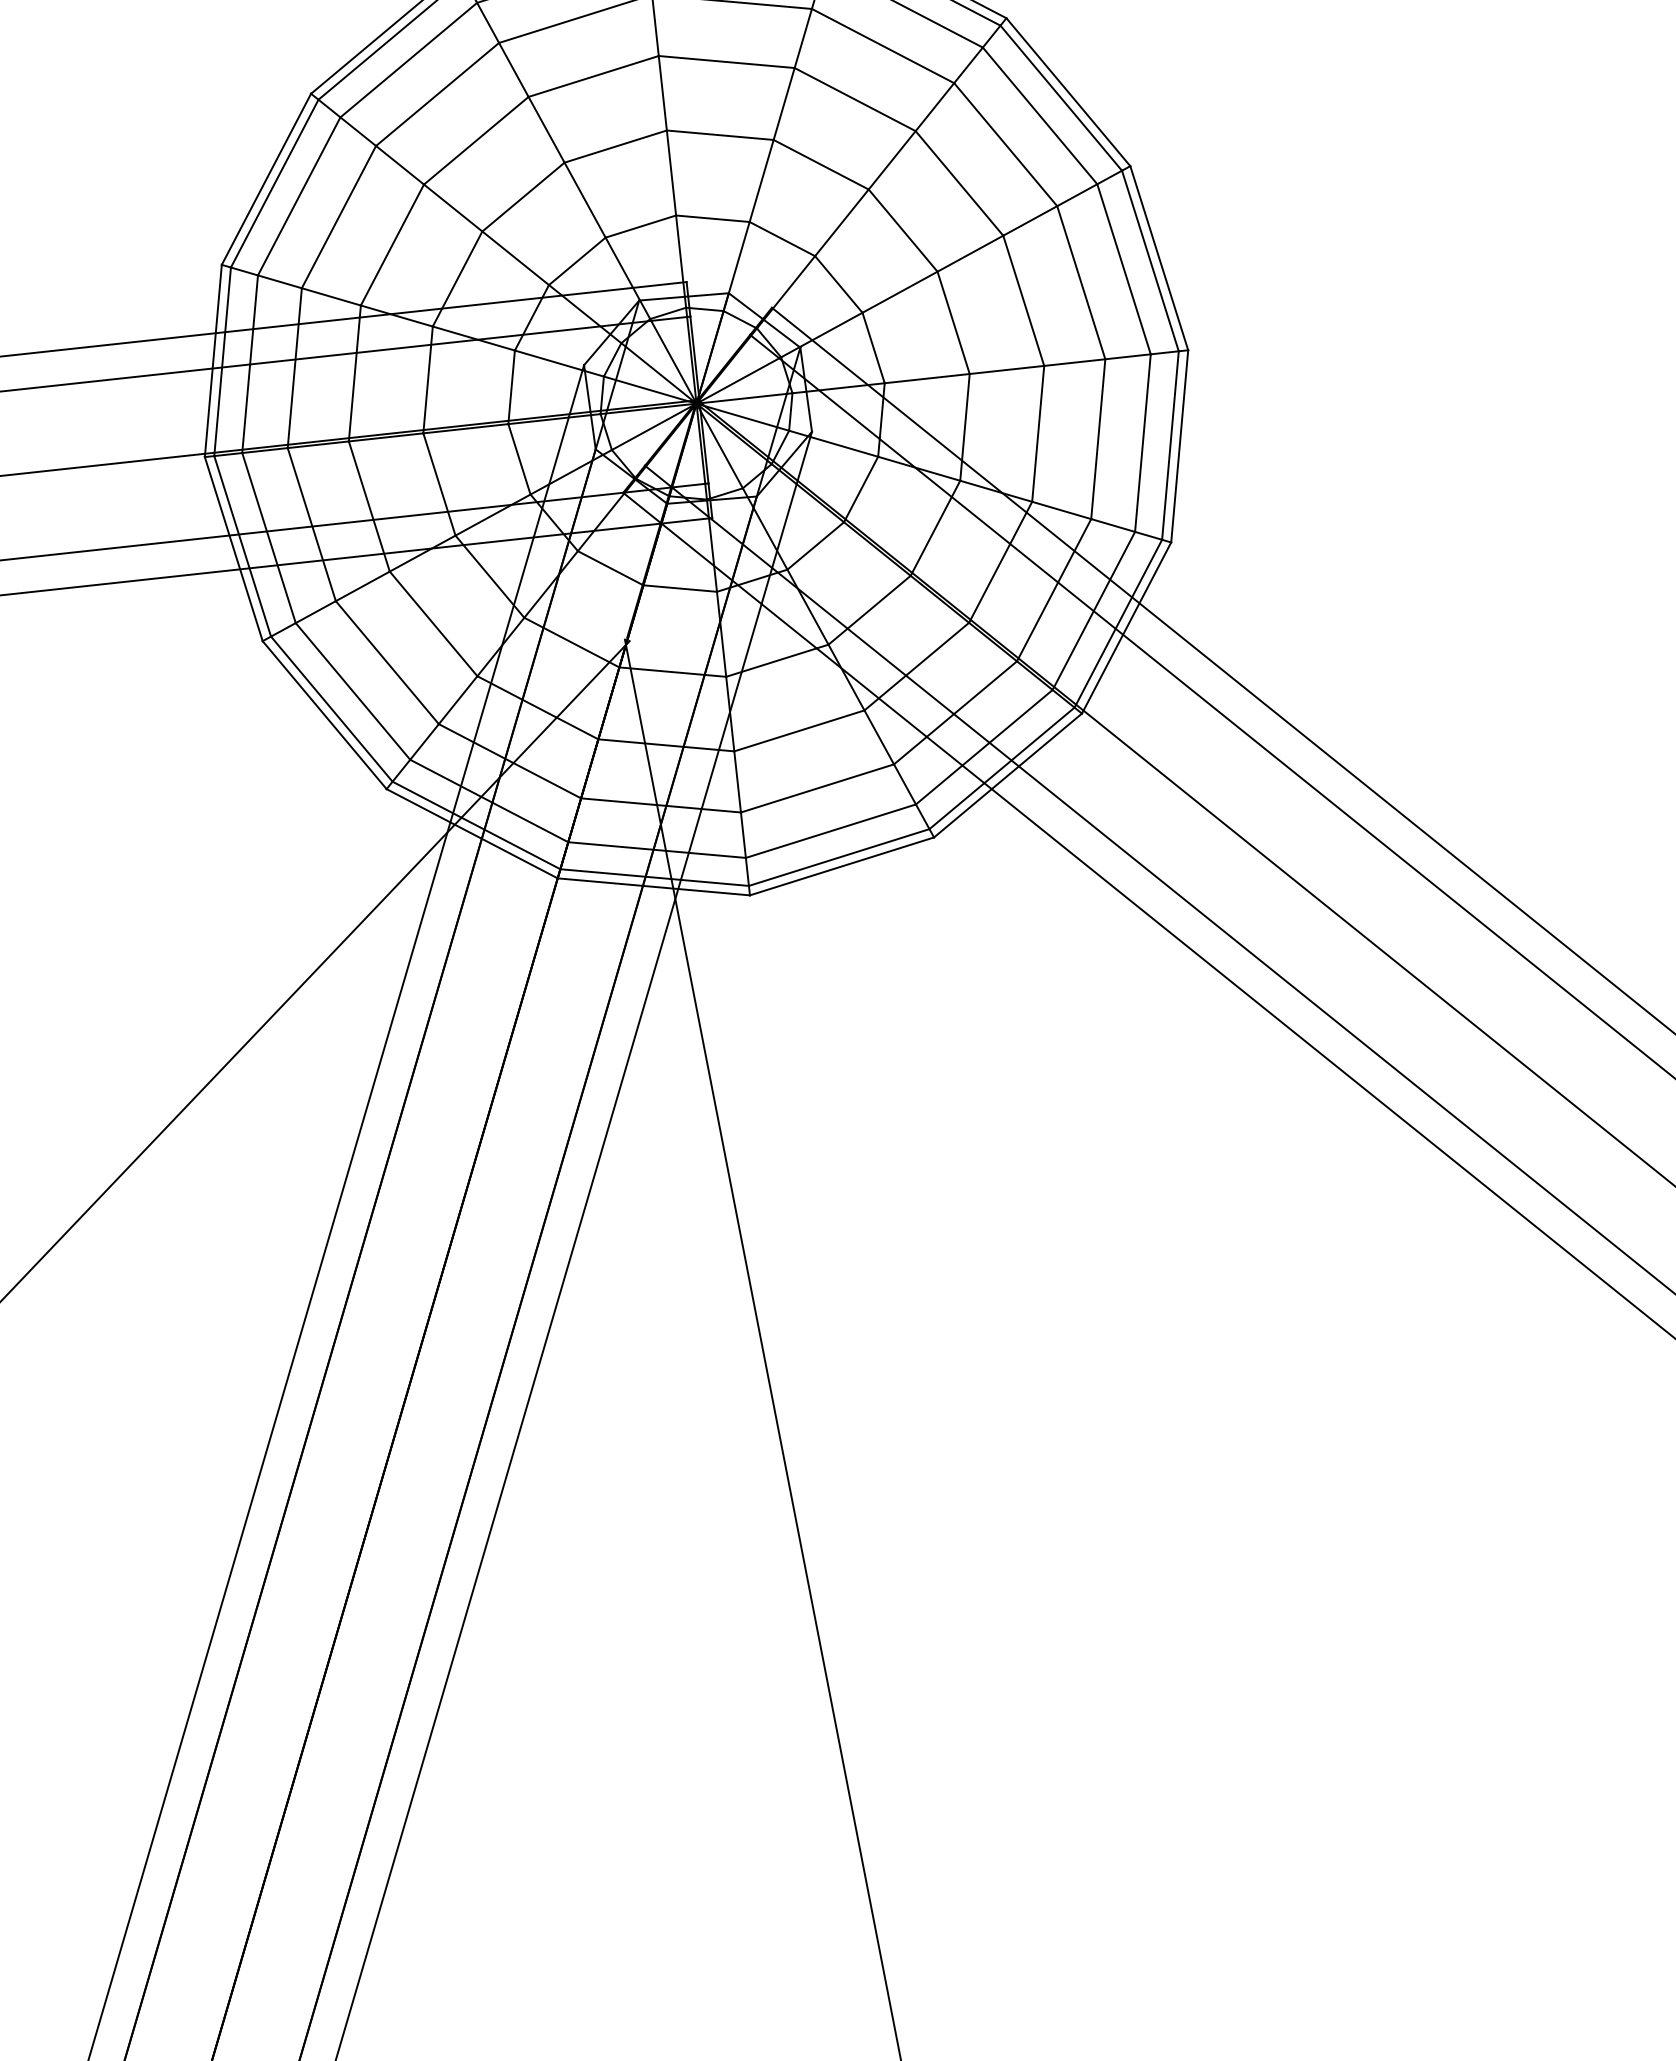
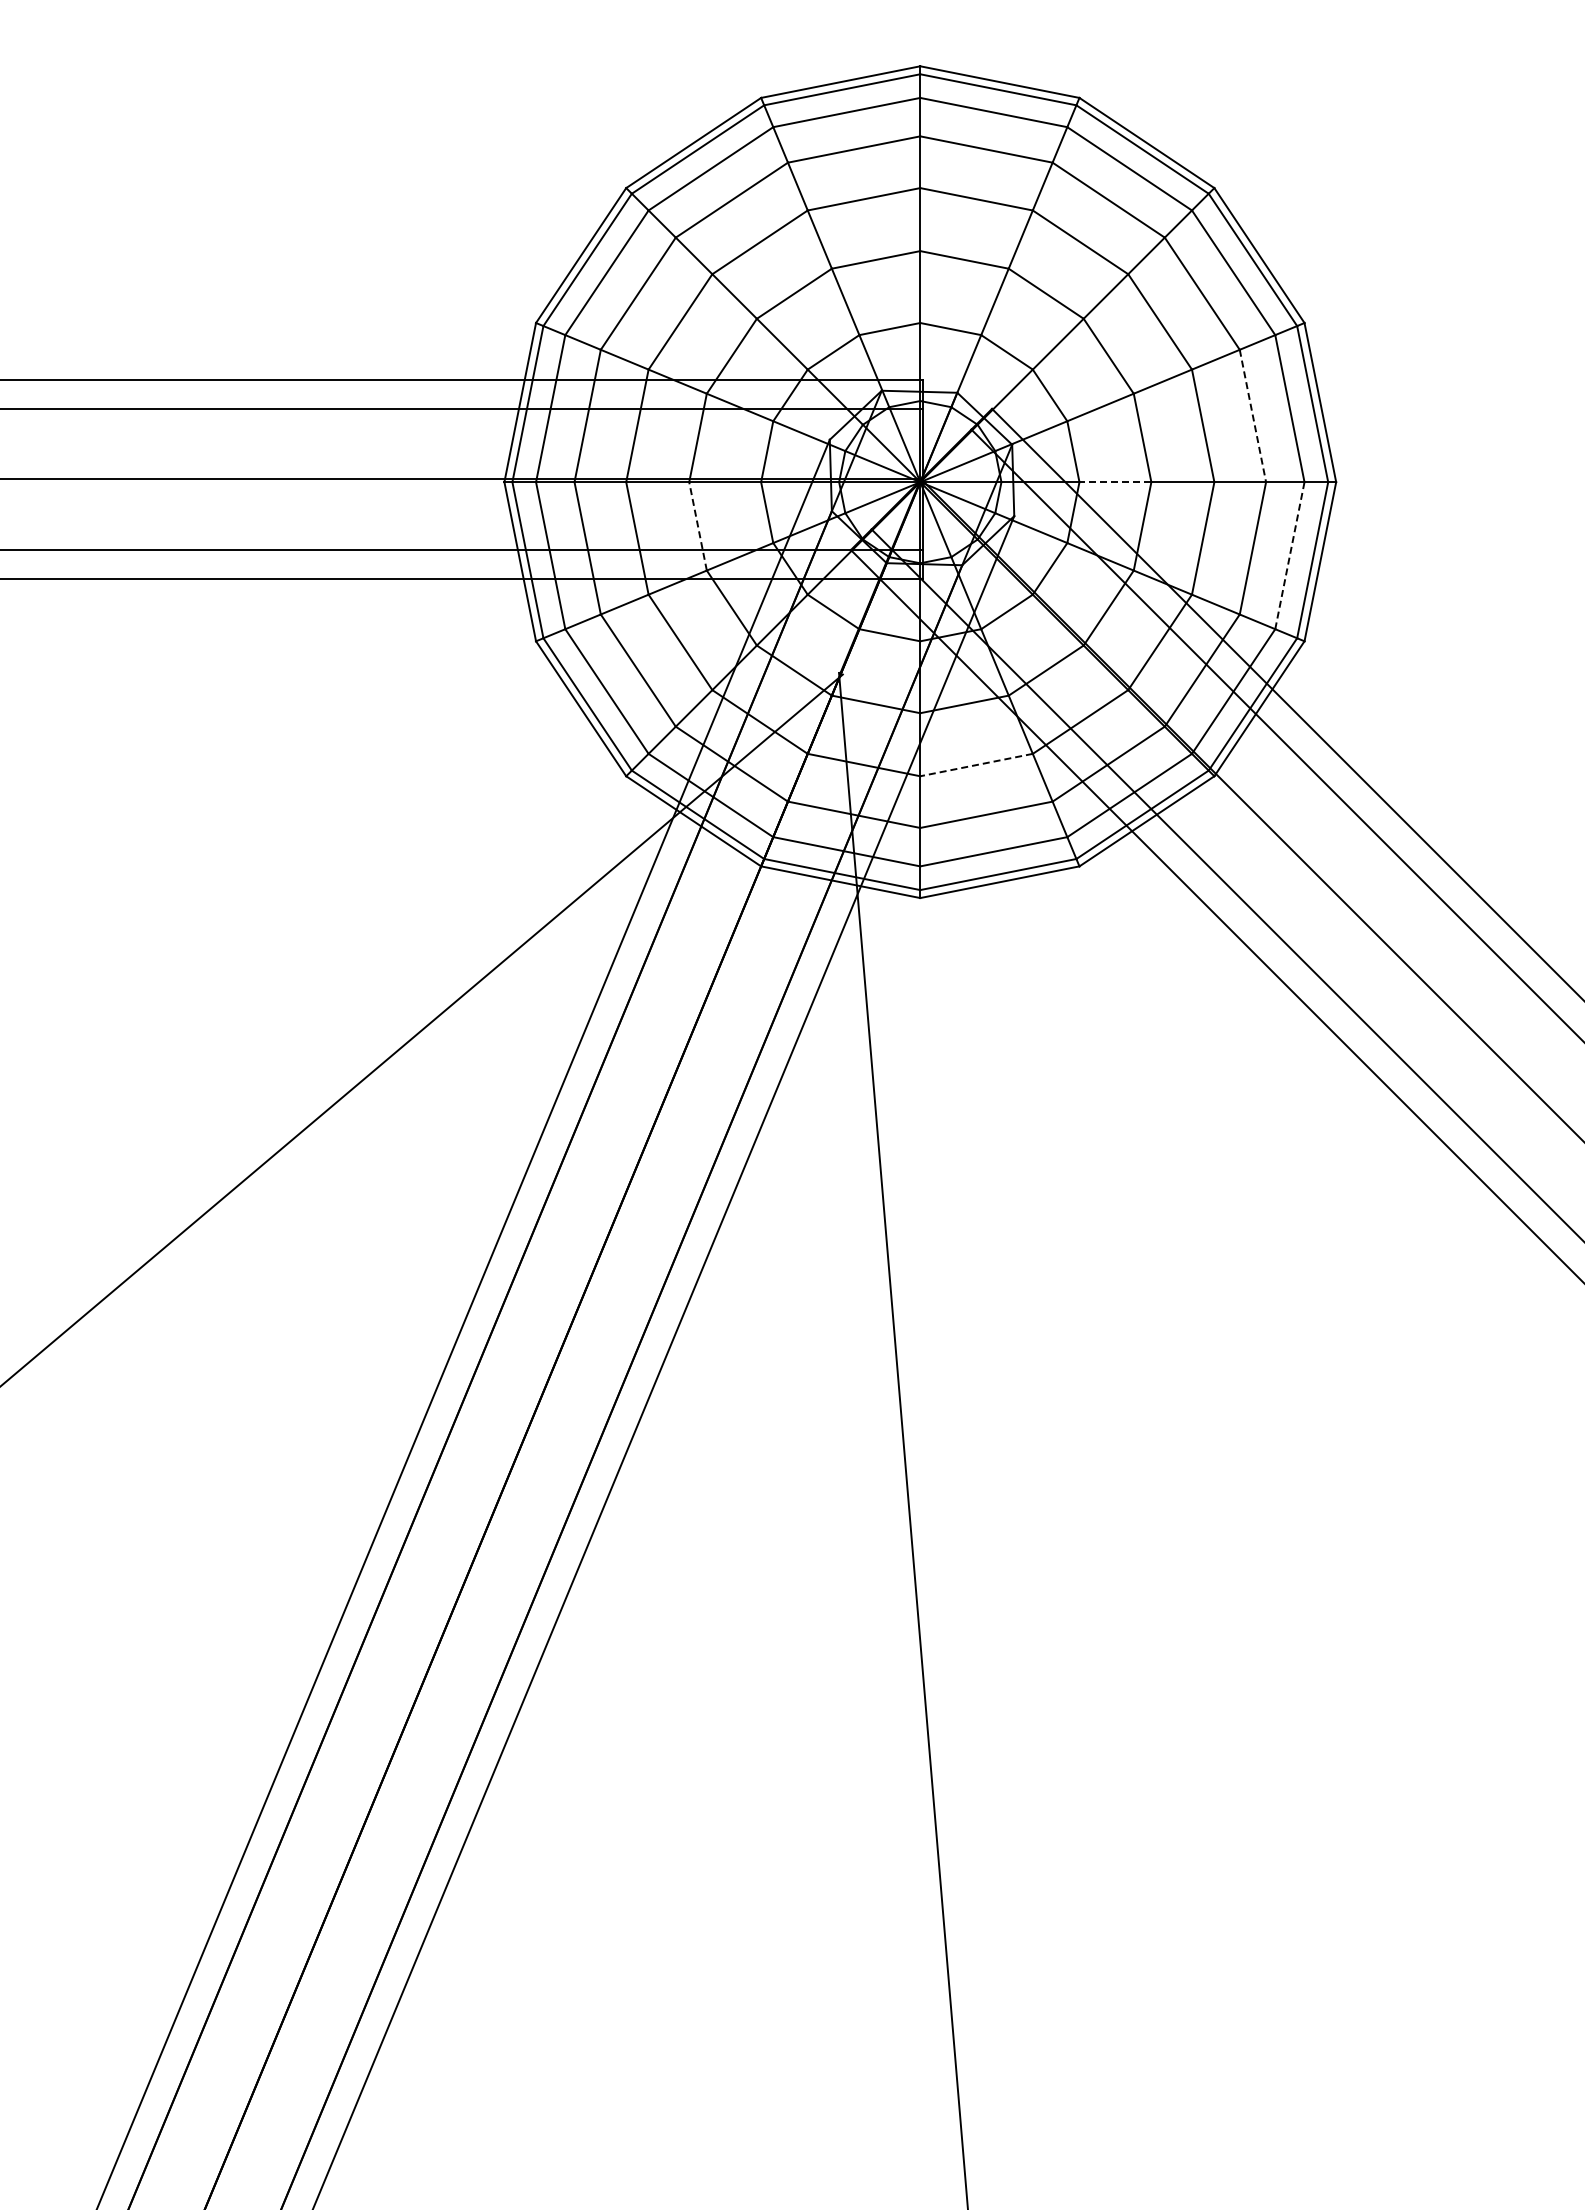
line: (1082, 283) -> (1253, 416), solid -> dashed
line: (927, 378) -> (1115, 482), solid -> dashed
line: (1142, 442) -> (1289, 555), solid -> dashed
line: (438, 483) -> (697, 525), solid -> dashed
line: (799, 731) -> (976, 765), solid -> dashed

